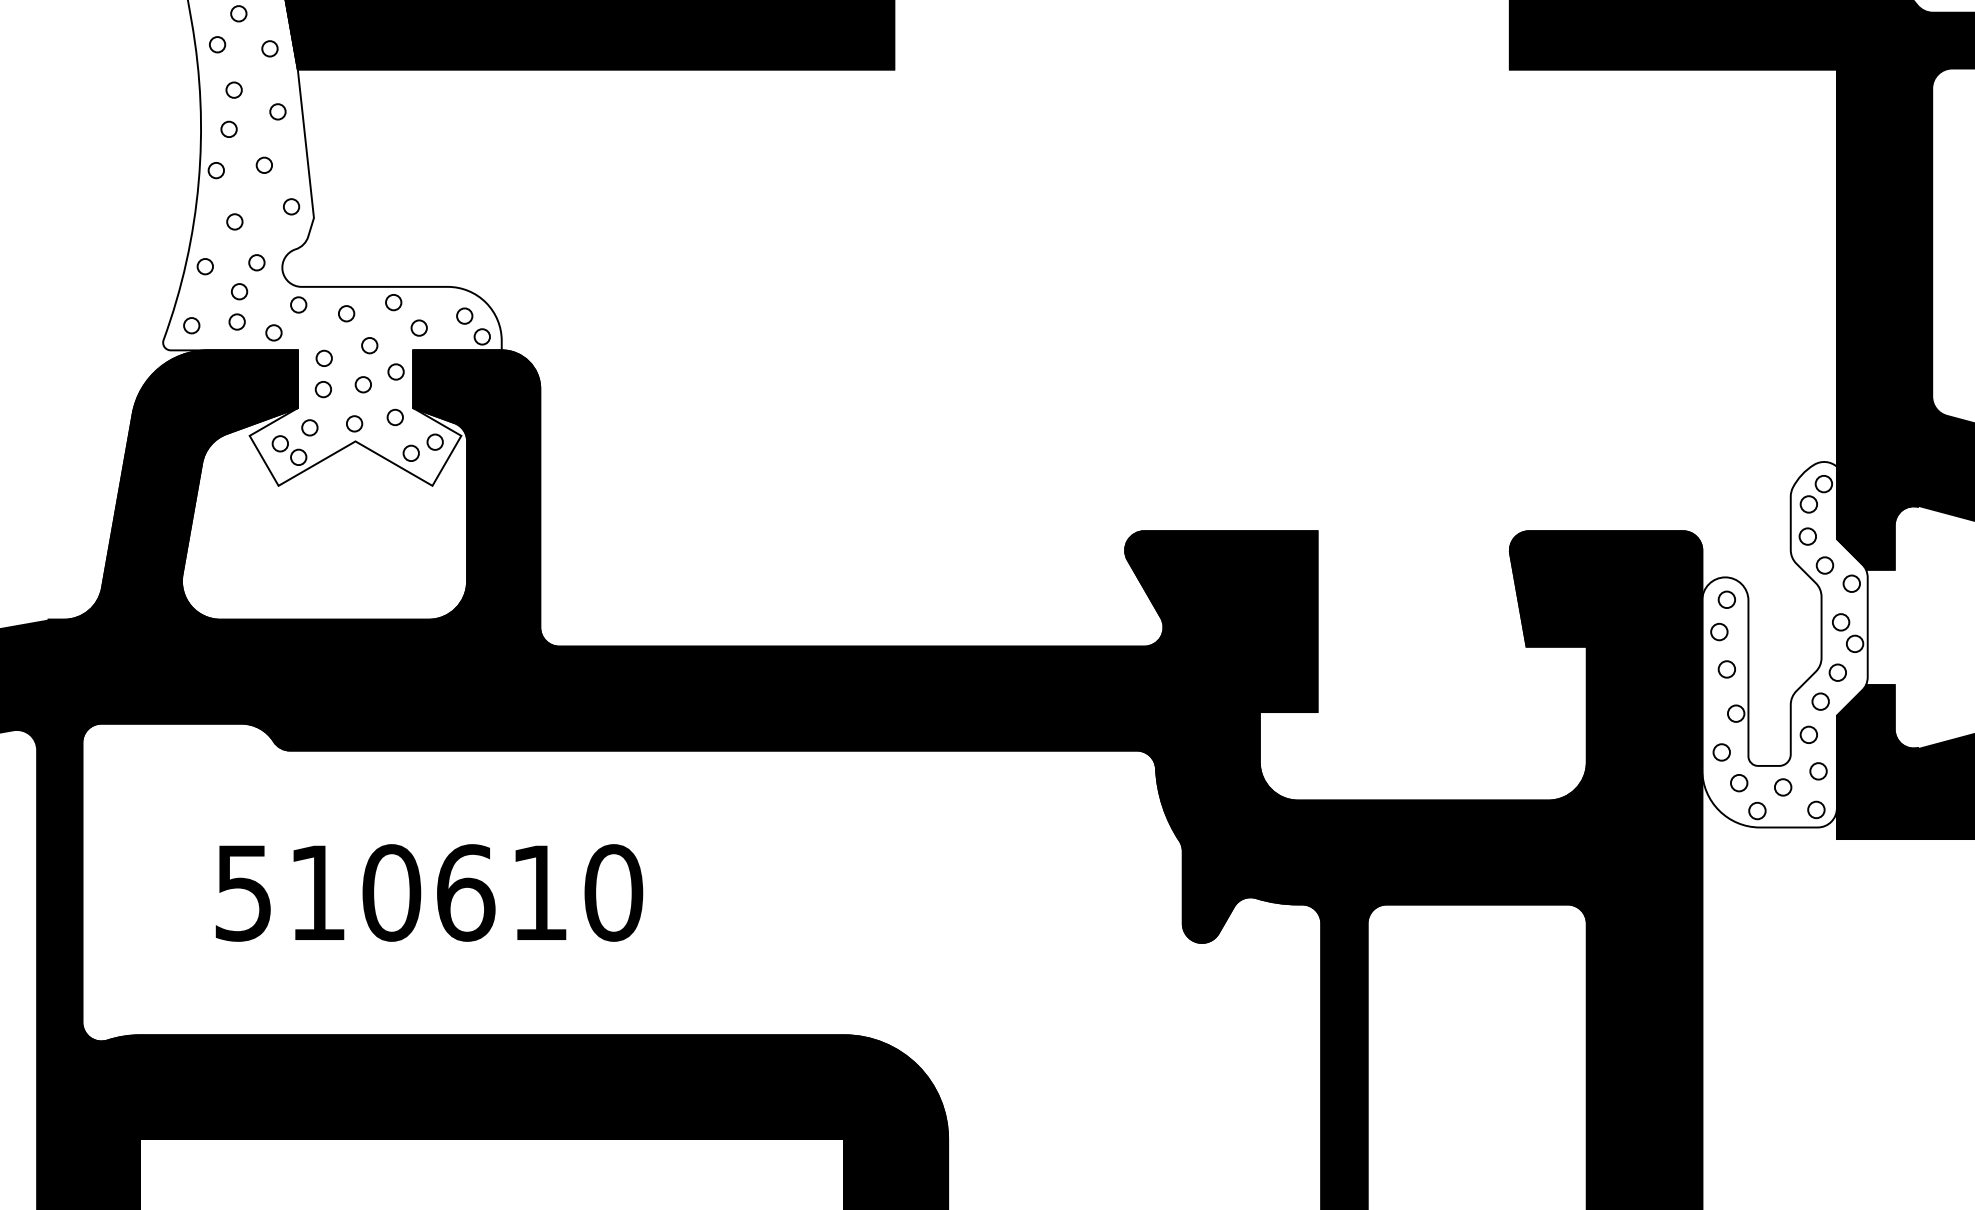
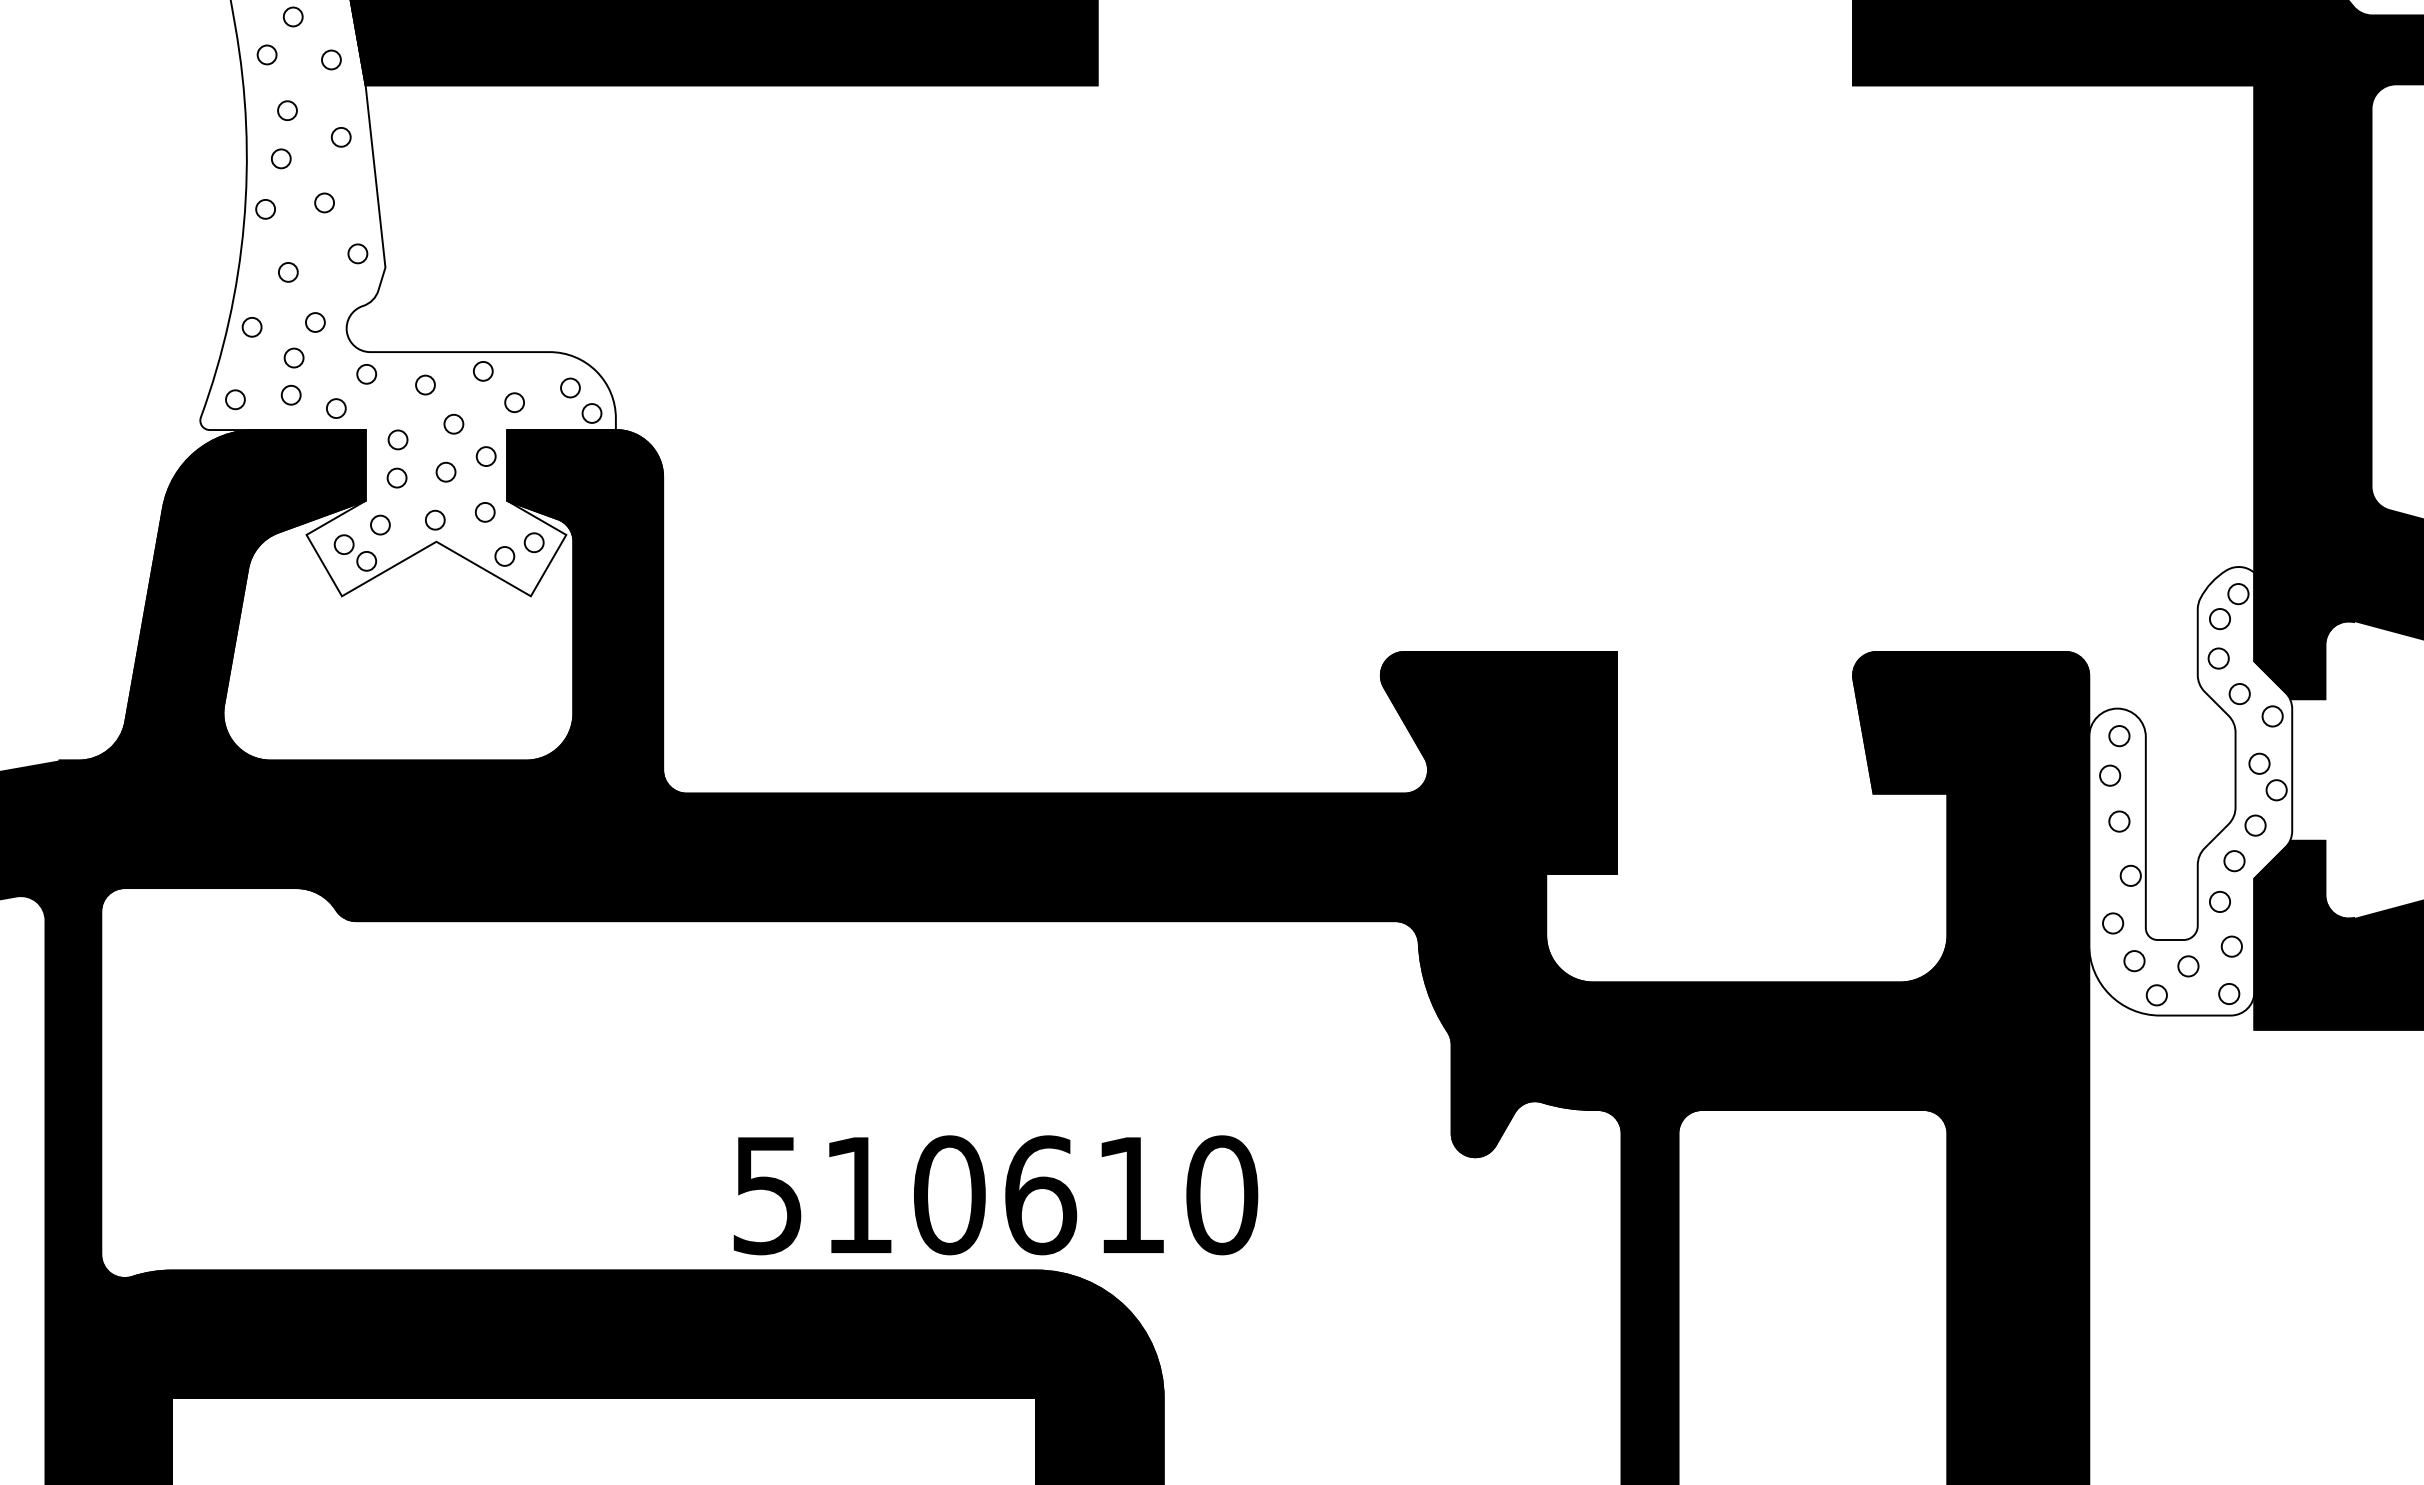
text: (429, 892) -> (996, 1194), moved

